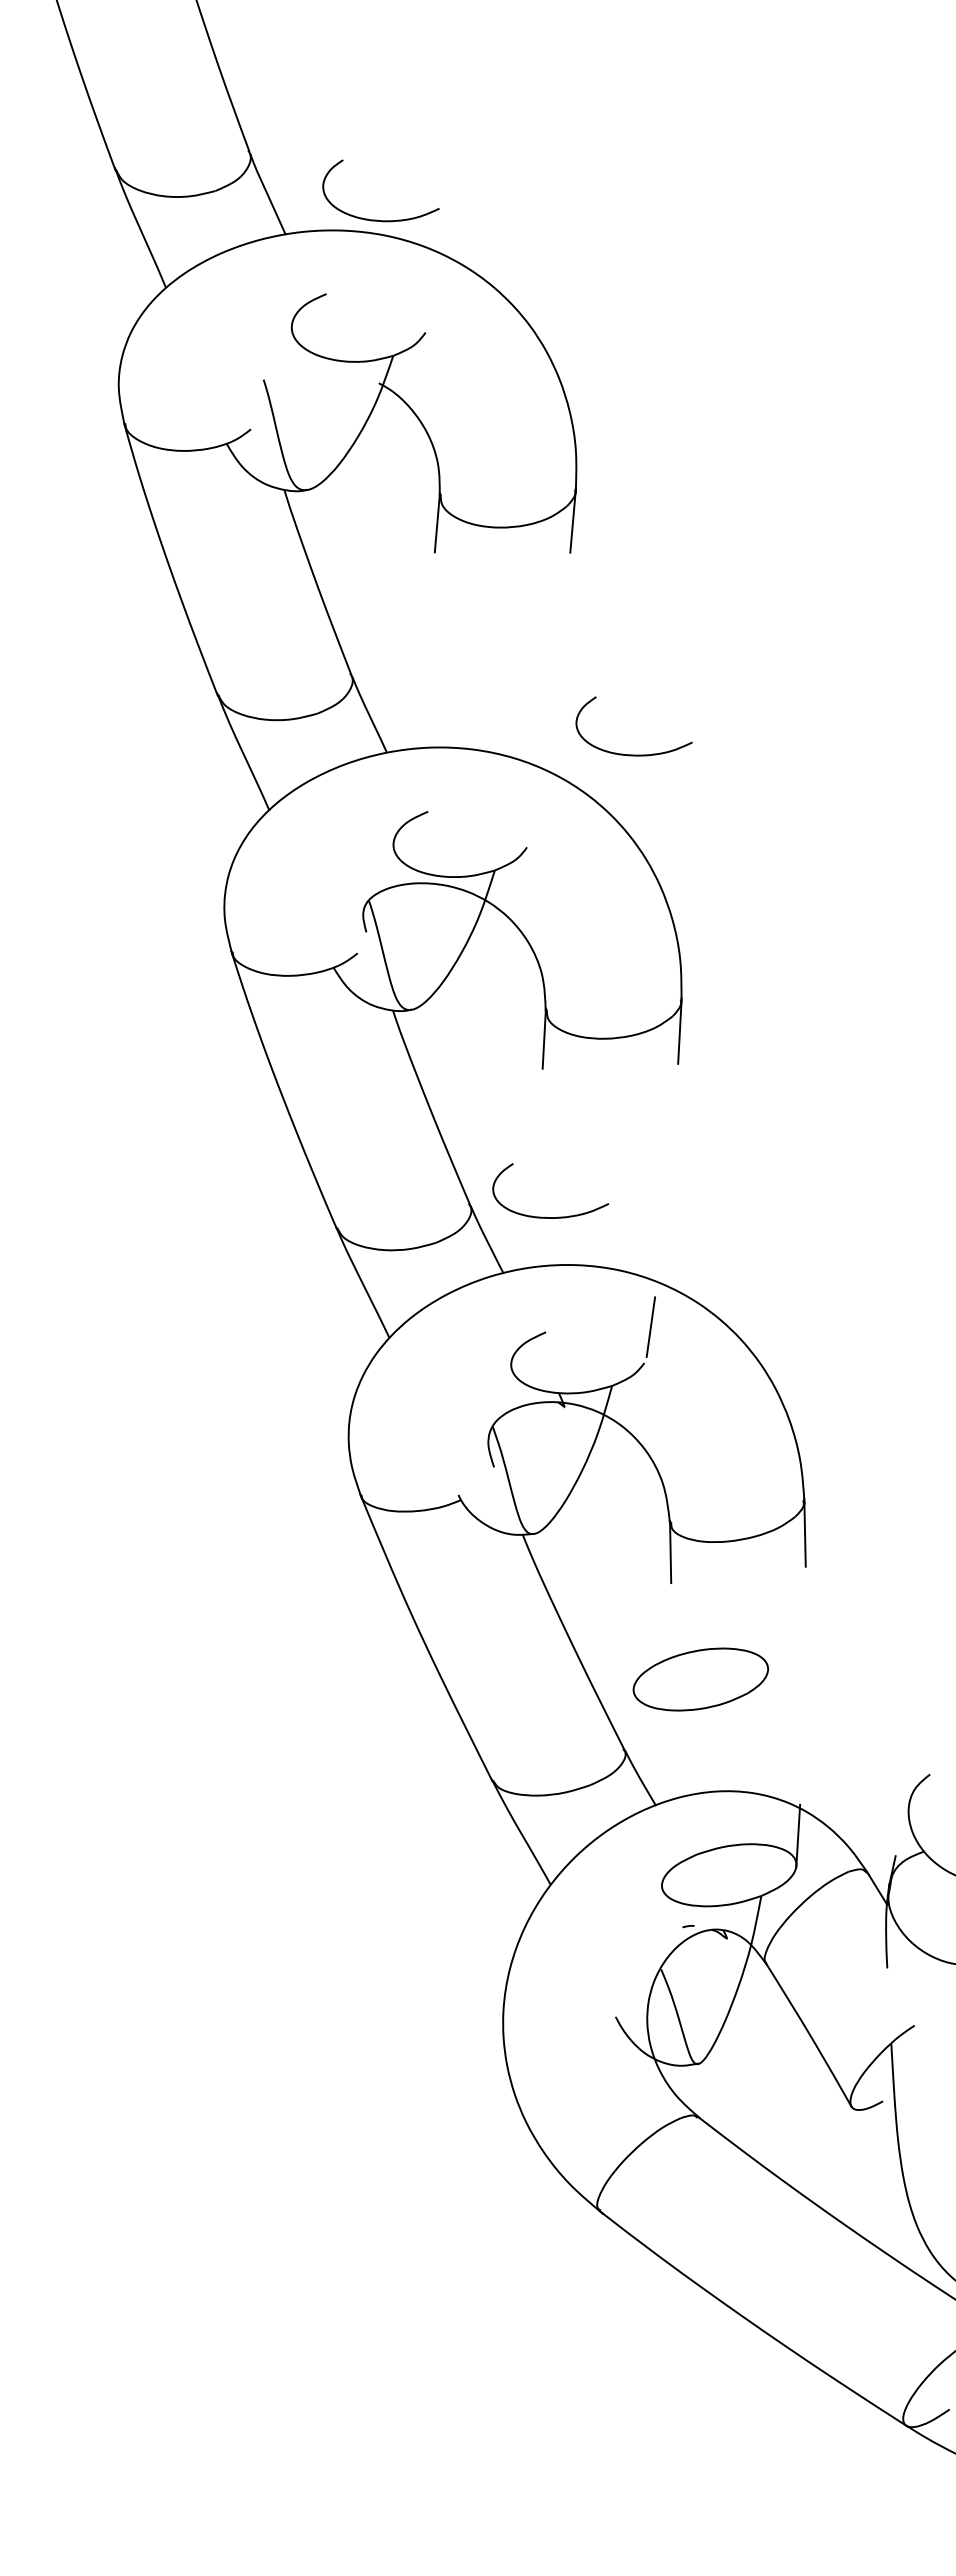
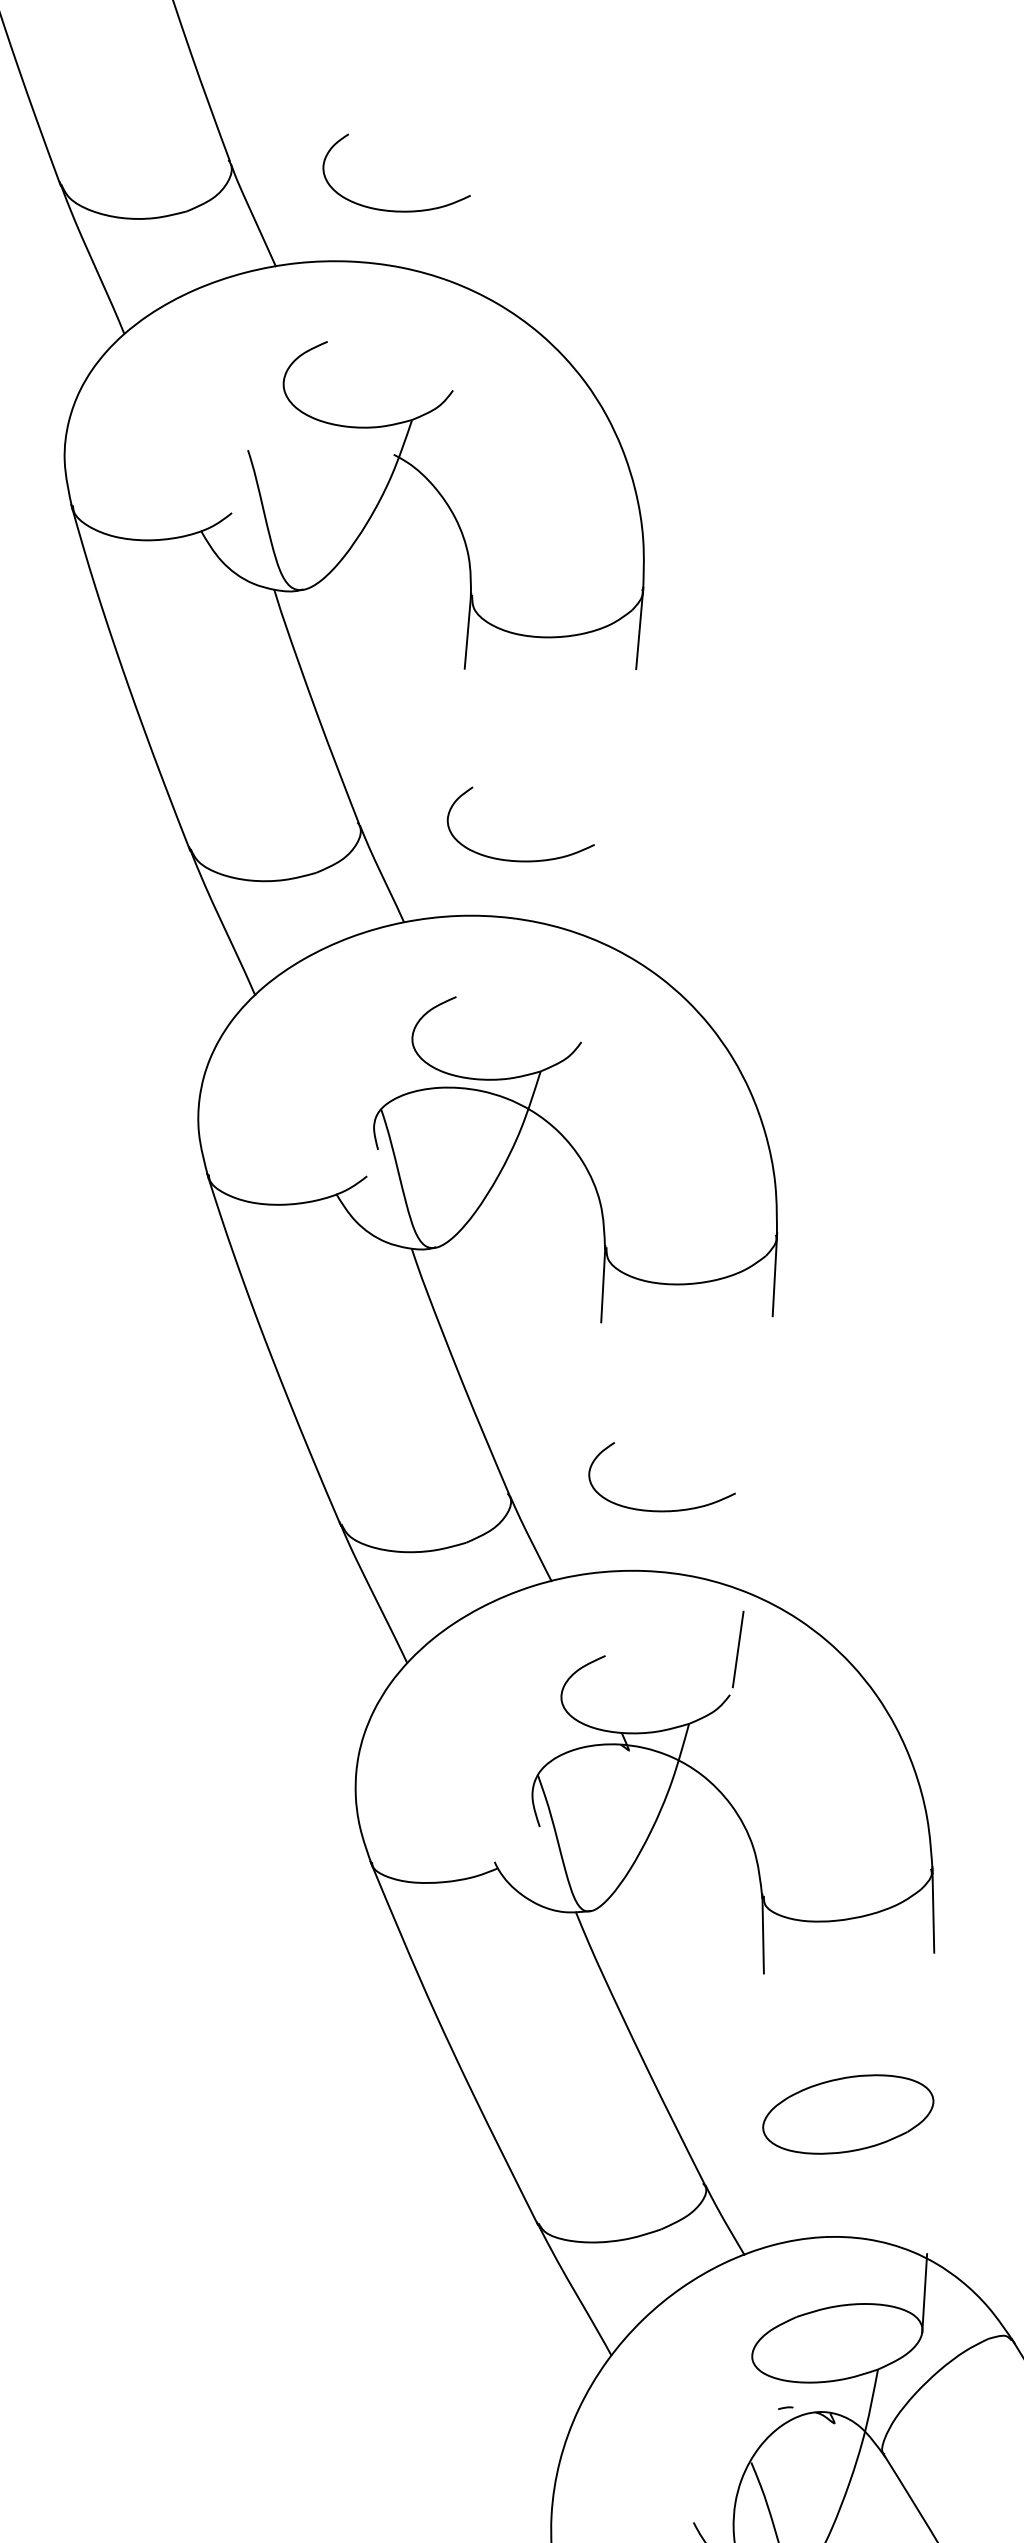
curve: (377, 219) -> (392, 209), moved
curve: (633, 754) -> (519, 860), moved
curve: (543, 1216) -> (652, 1509), moved
part: (700, 1679) -> (847, 2114), moved

